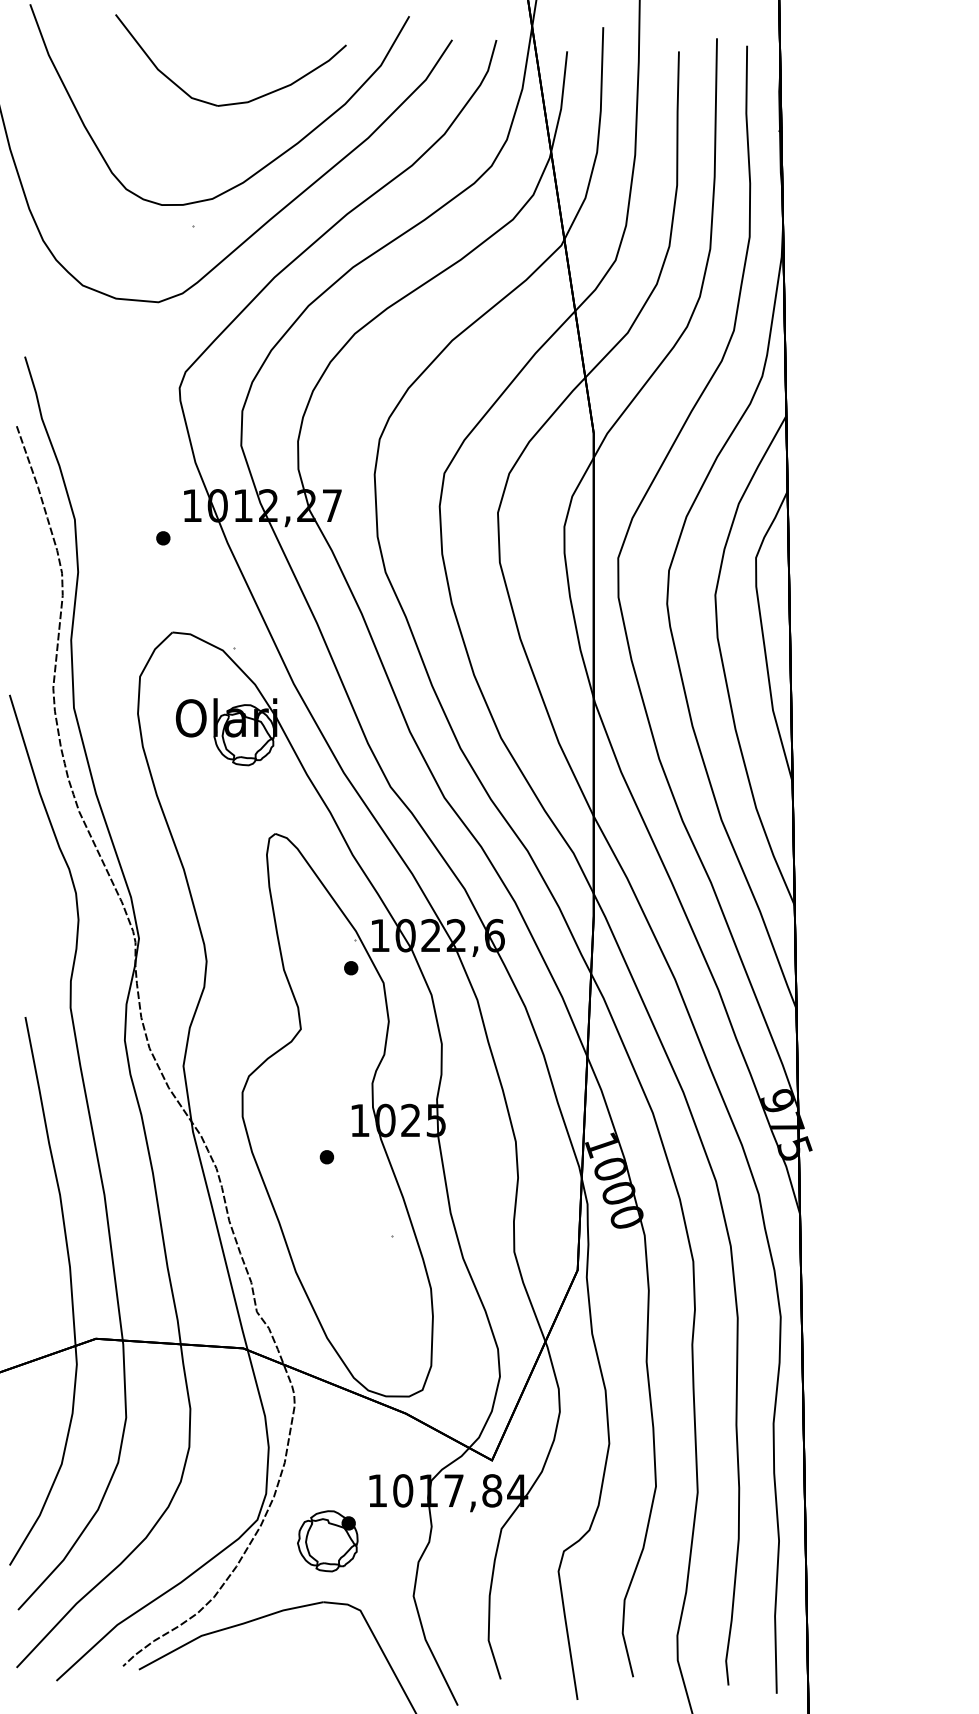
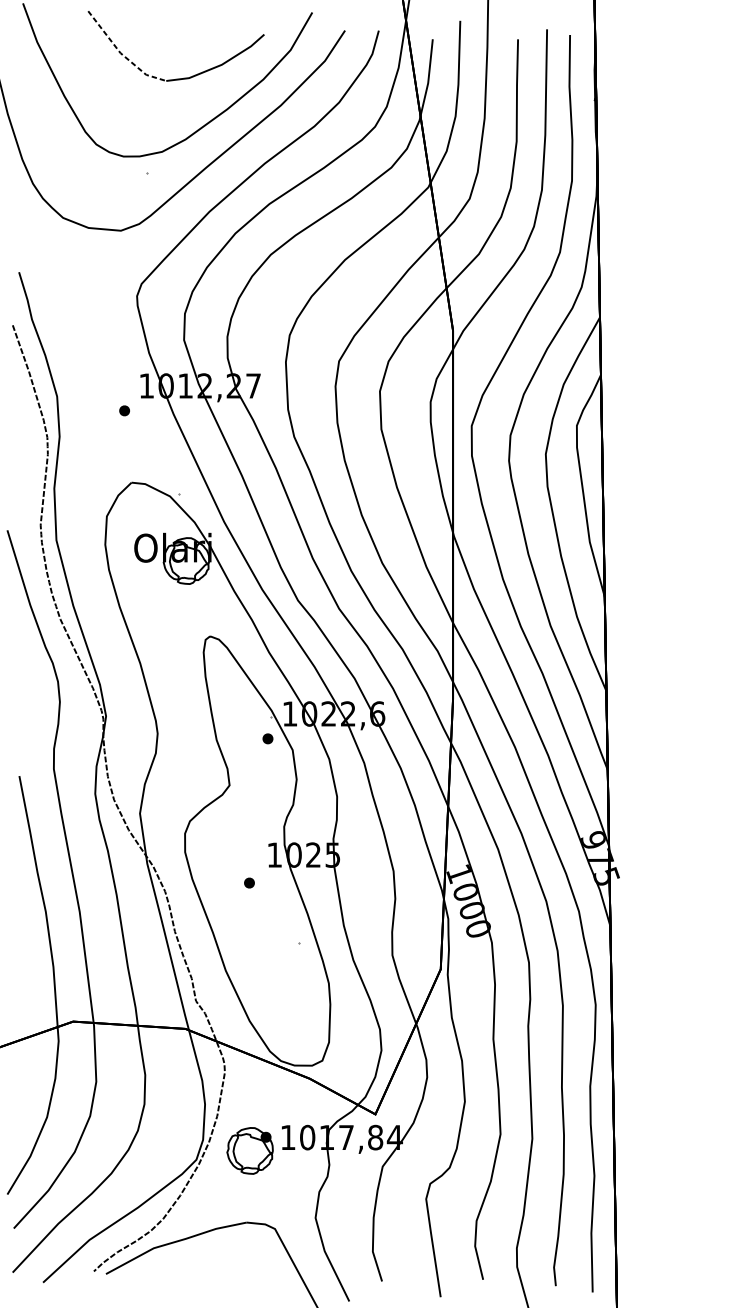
line: (159, 70) -> (121, 53), solid -> dashed
part: (327, 1541) -> (249, 1151), moved

